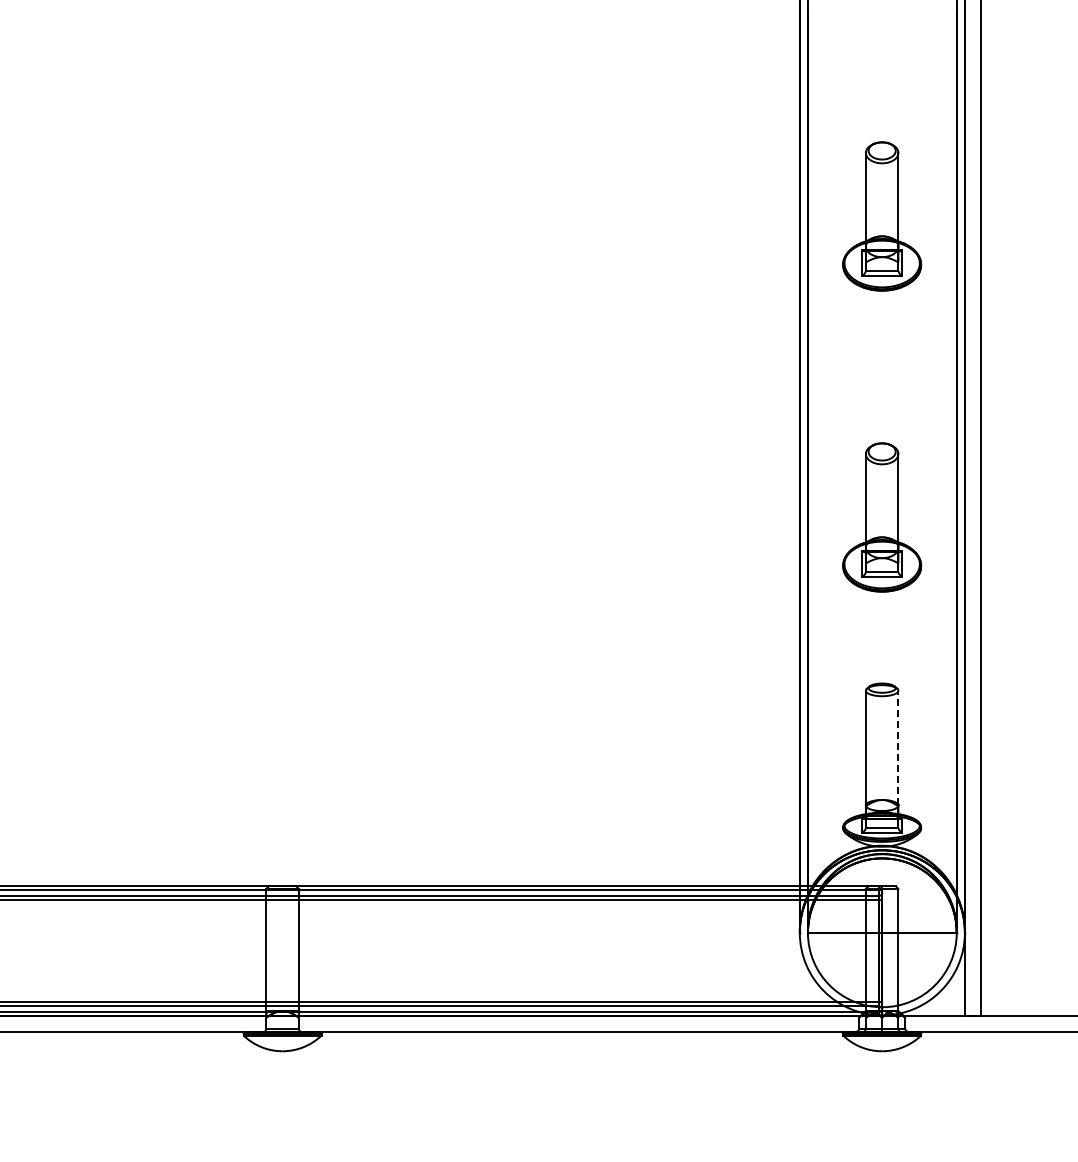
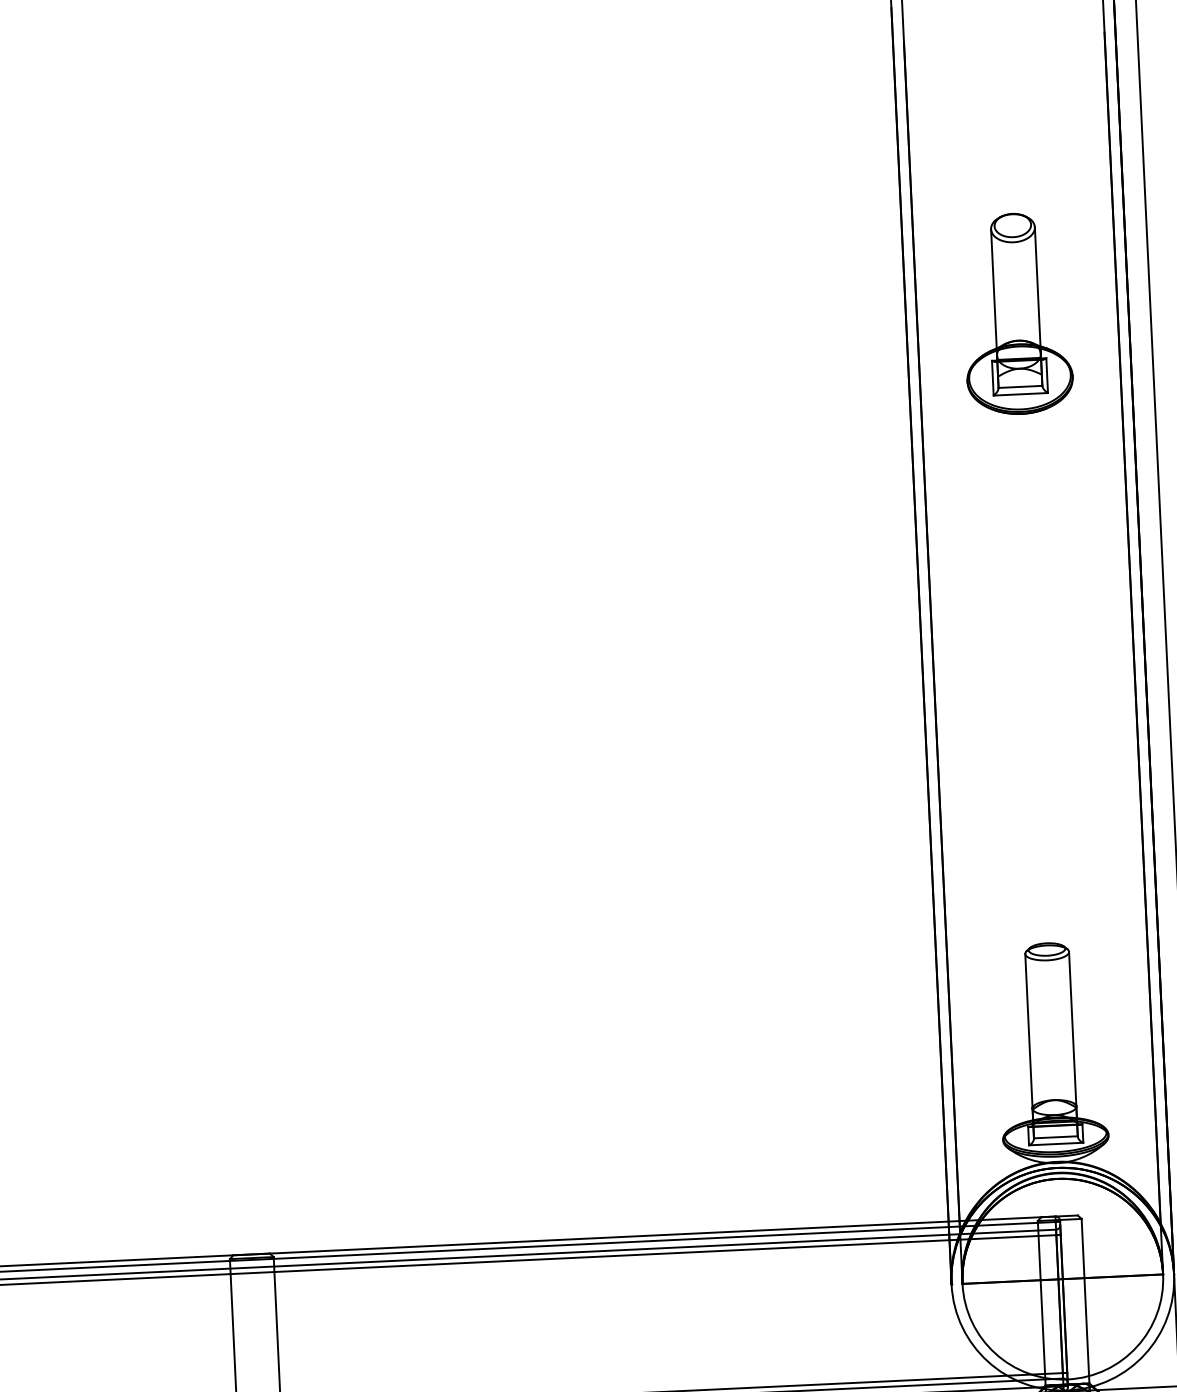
part: (882, 517) -> (1036, 719), removed
line: (898, 747) -> (1072, 1028), dashed -> solid

